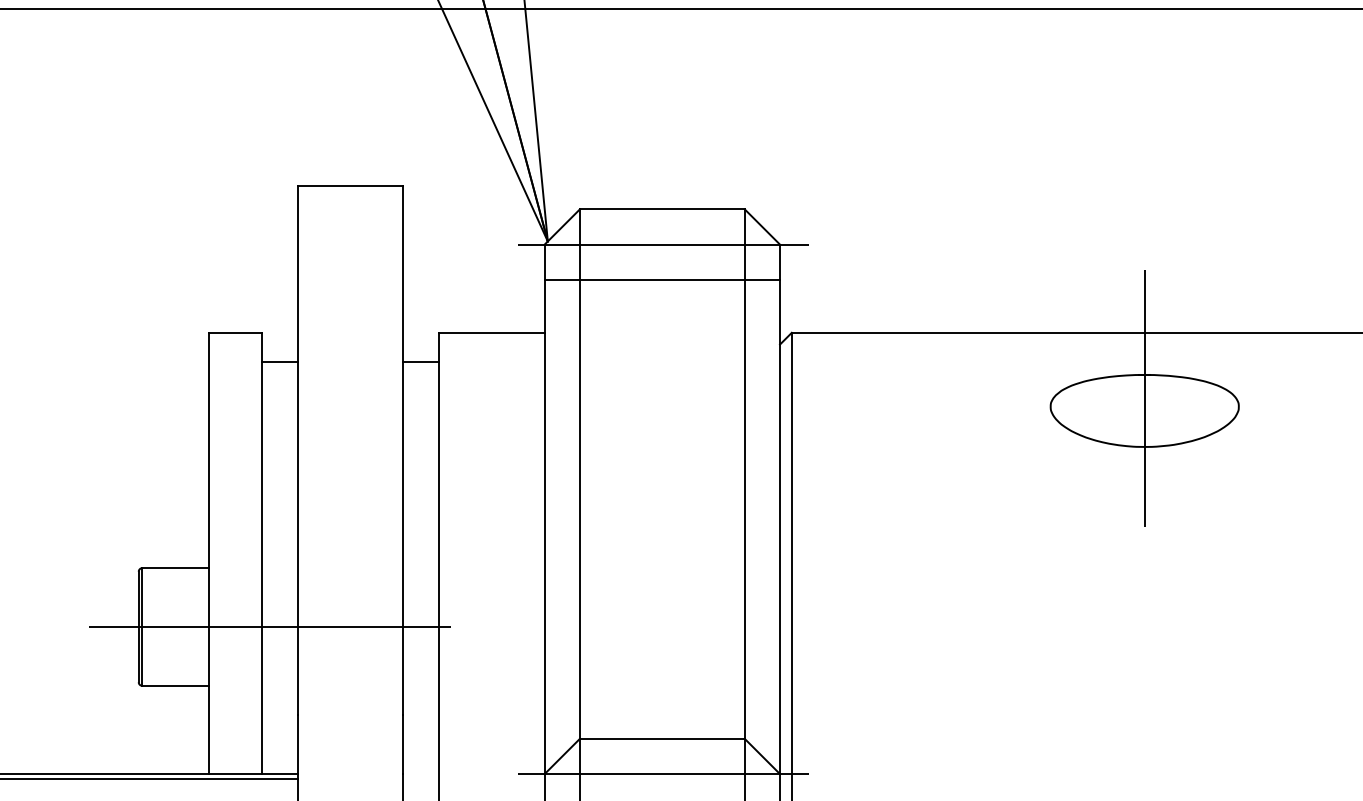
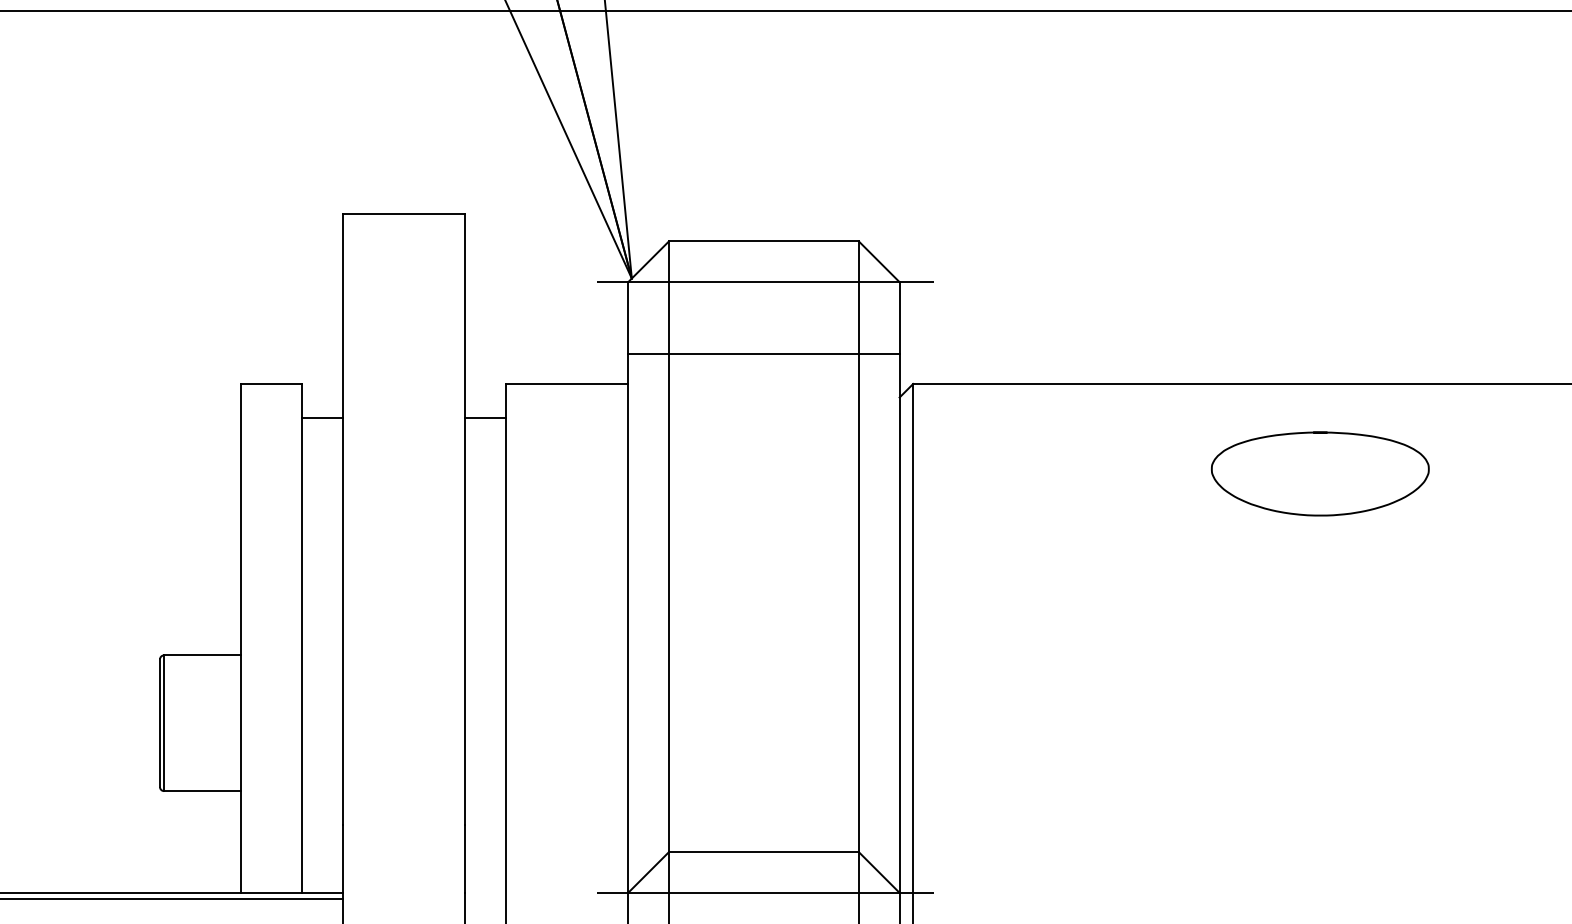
line: (662, 279) -> (764, 353), moved
line: (1144, 398) -> (1320, 459), removed
line: (269, 627) -> (310, 723), removed

